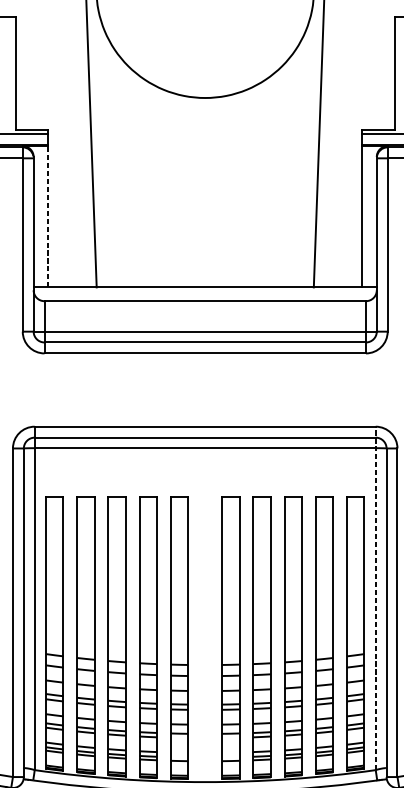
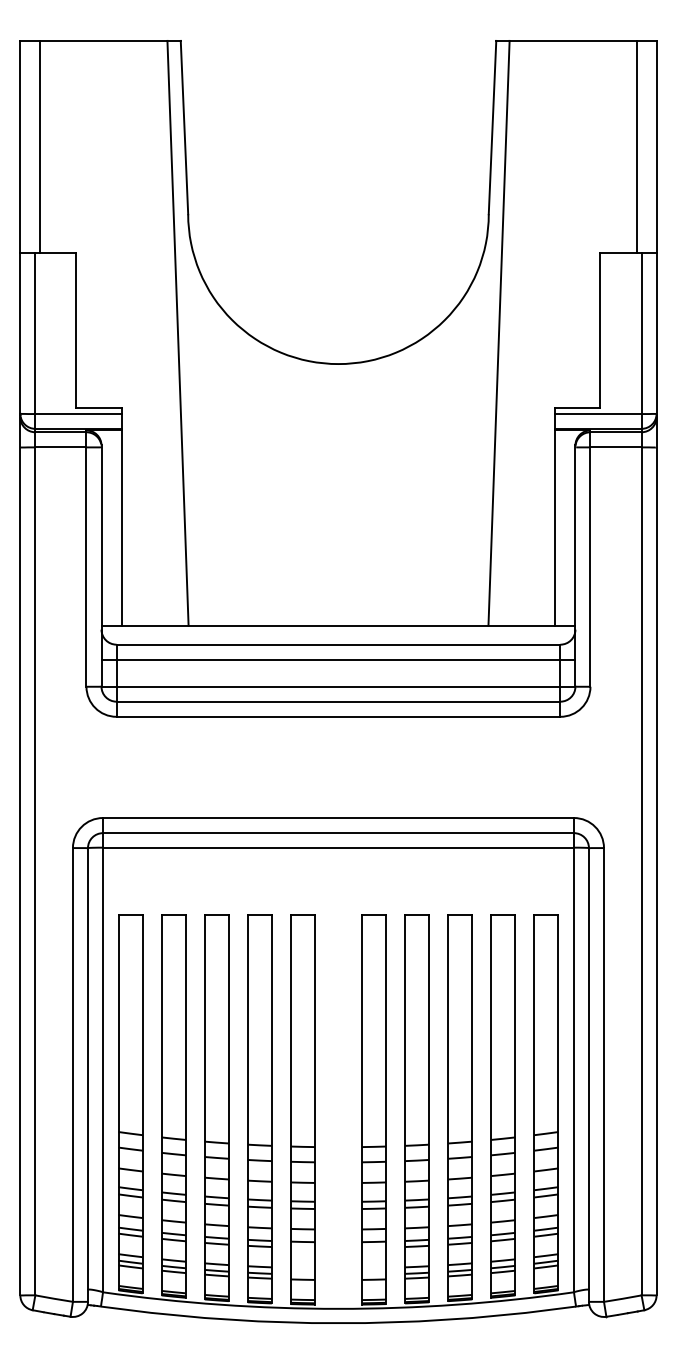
line: (48, 217) -> (121, 528), dashed -> solid
line: (205, 311) -> (338, 659), added
line: (375, 597) -> (573, 1054), dashed -> solid

